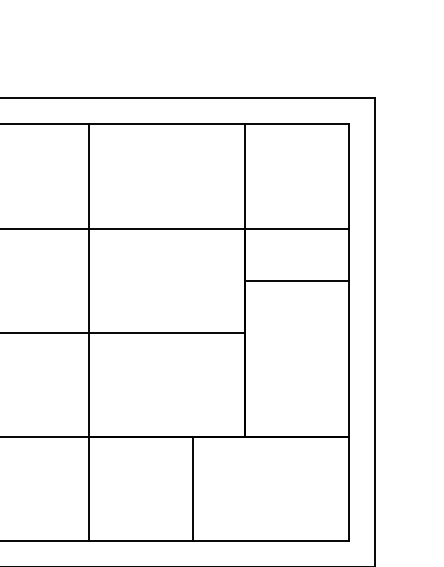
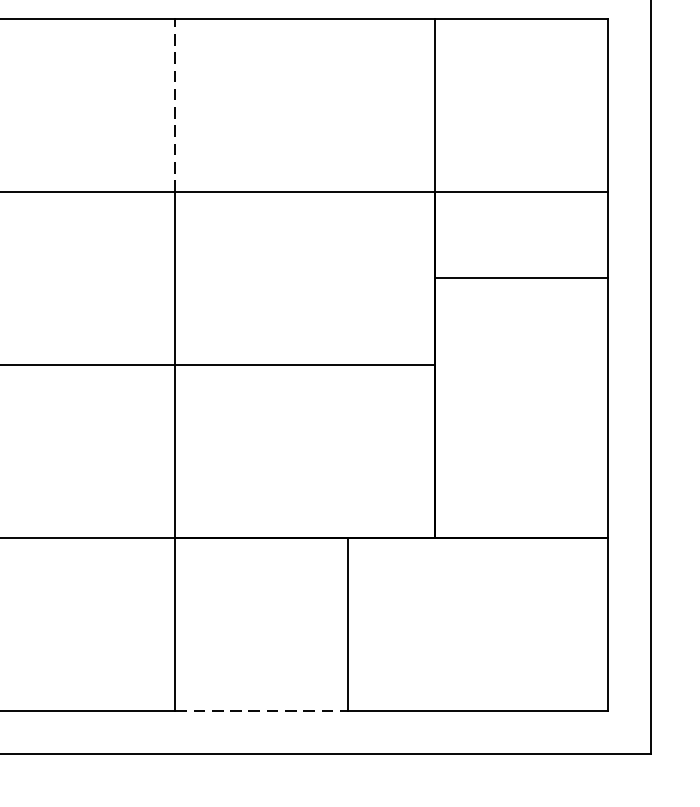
line: (88, 175) -> (174, 103), solid -> dashed
line: (141, 541) -> (262, 711), solid -> dashed

